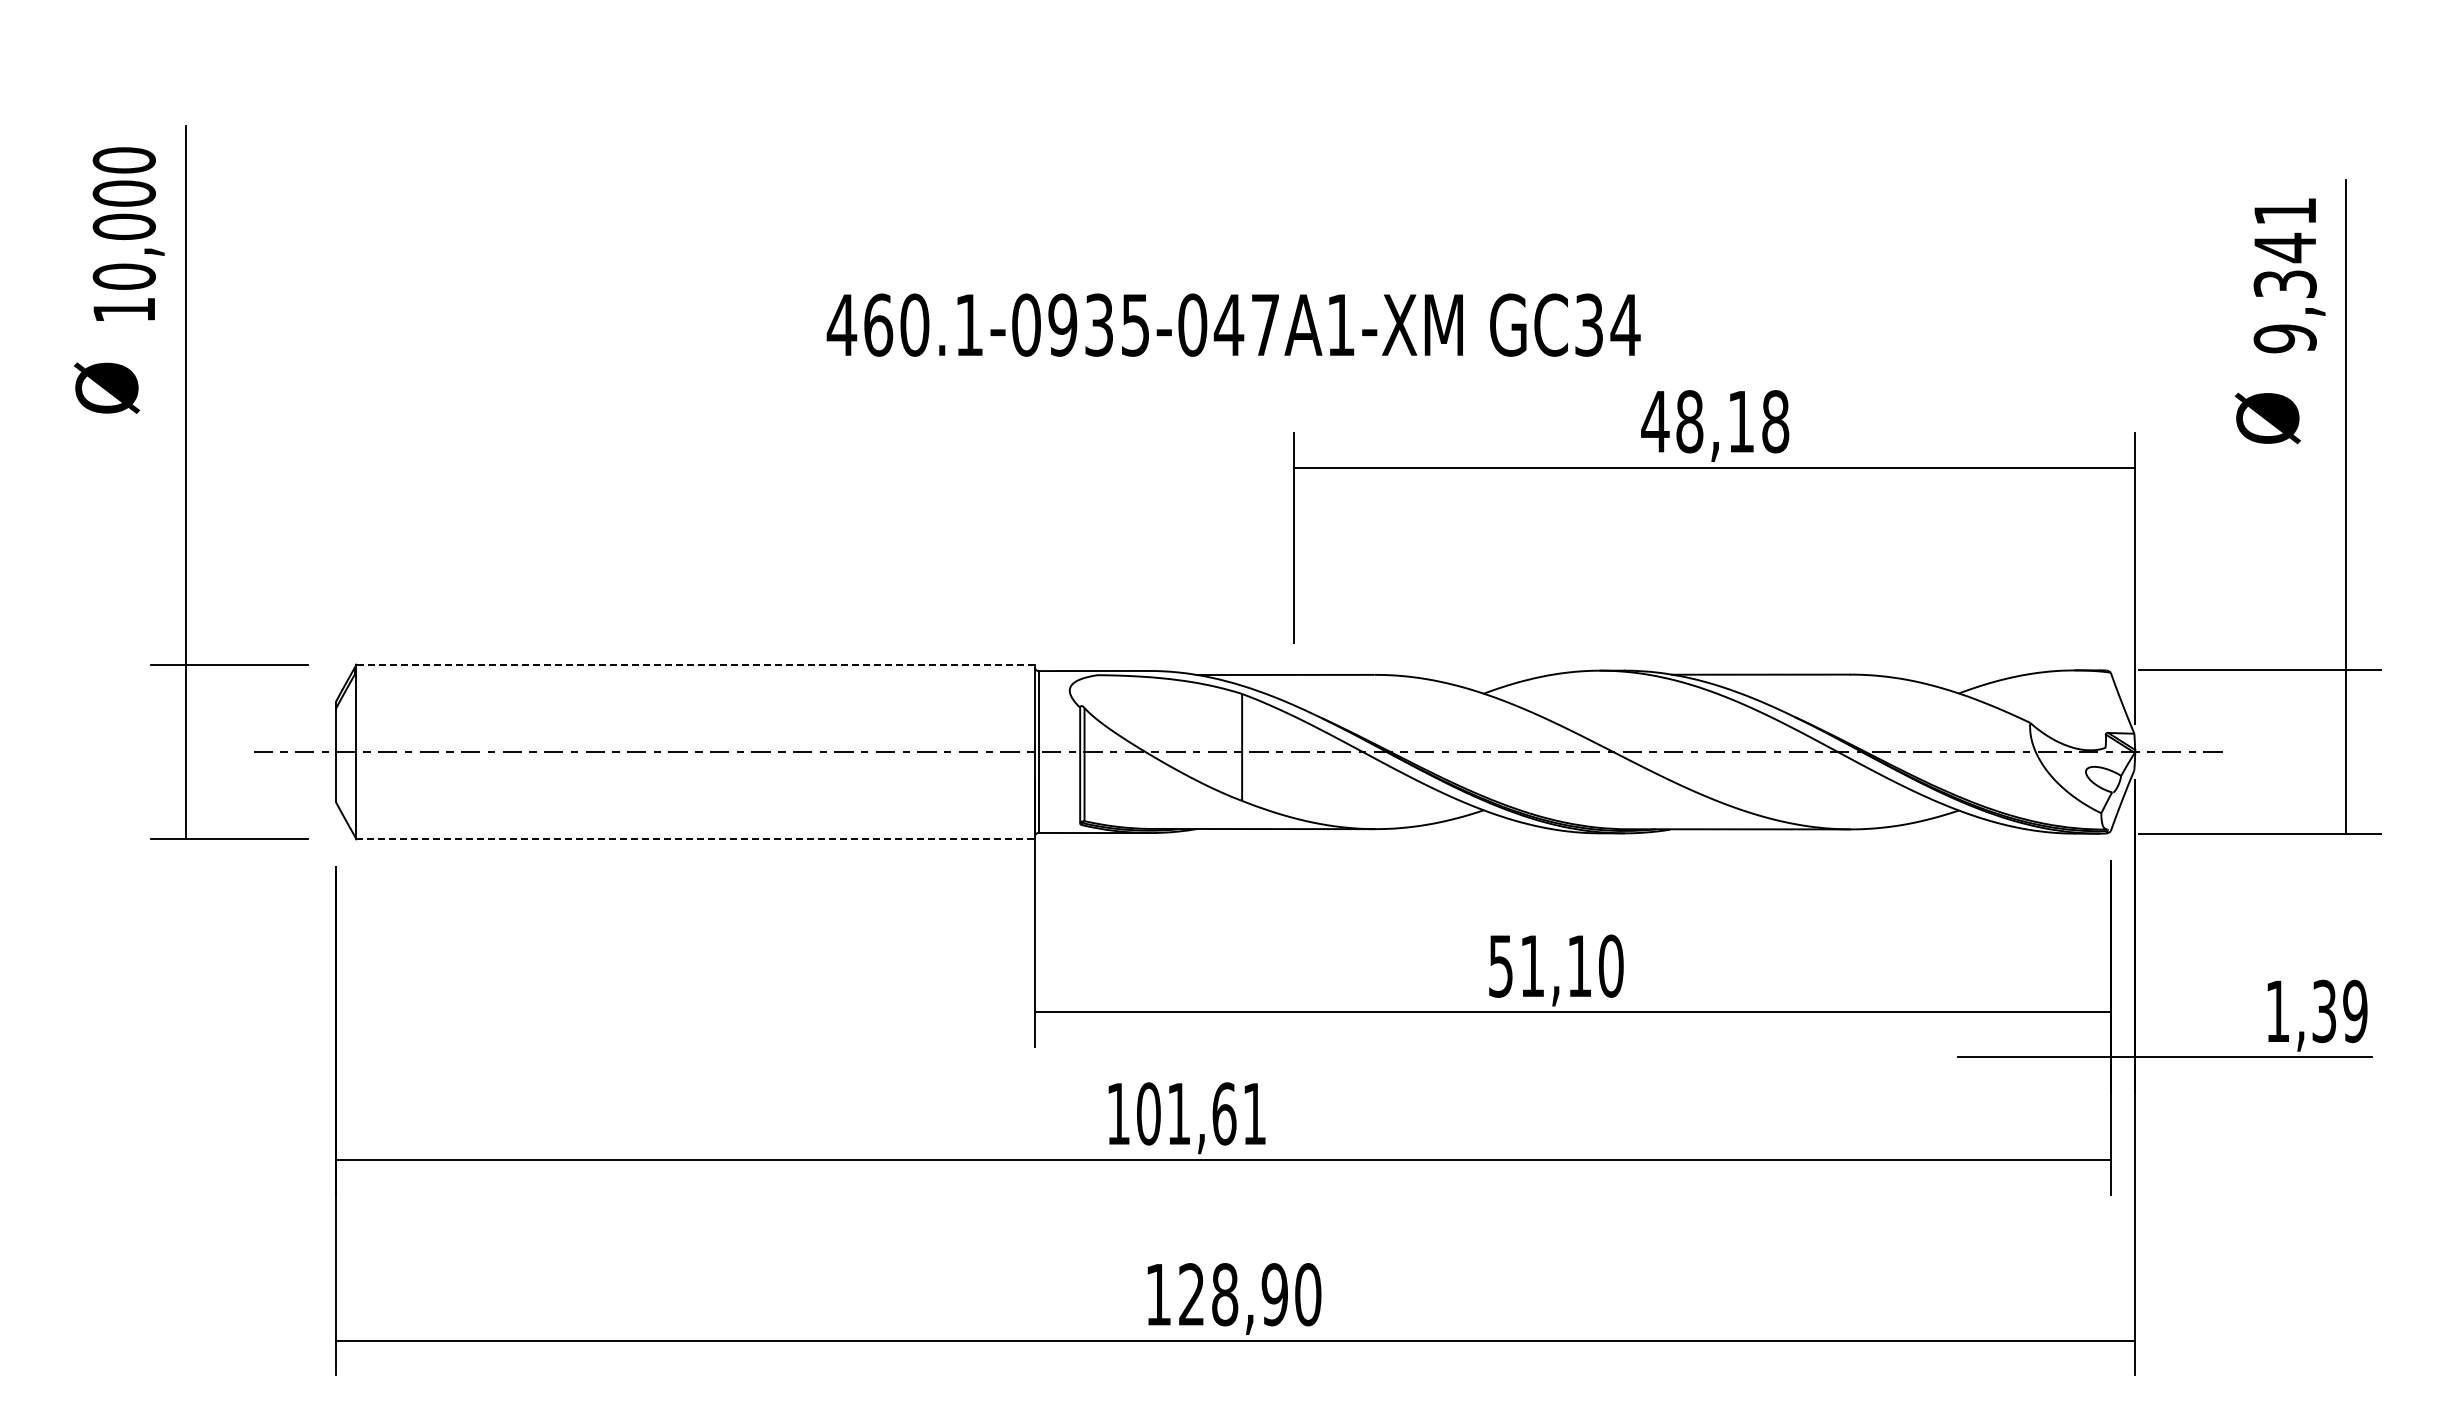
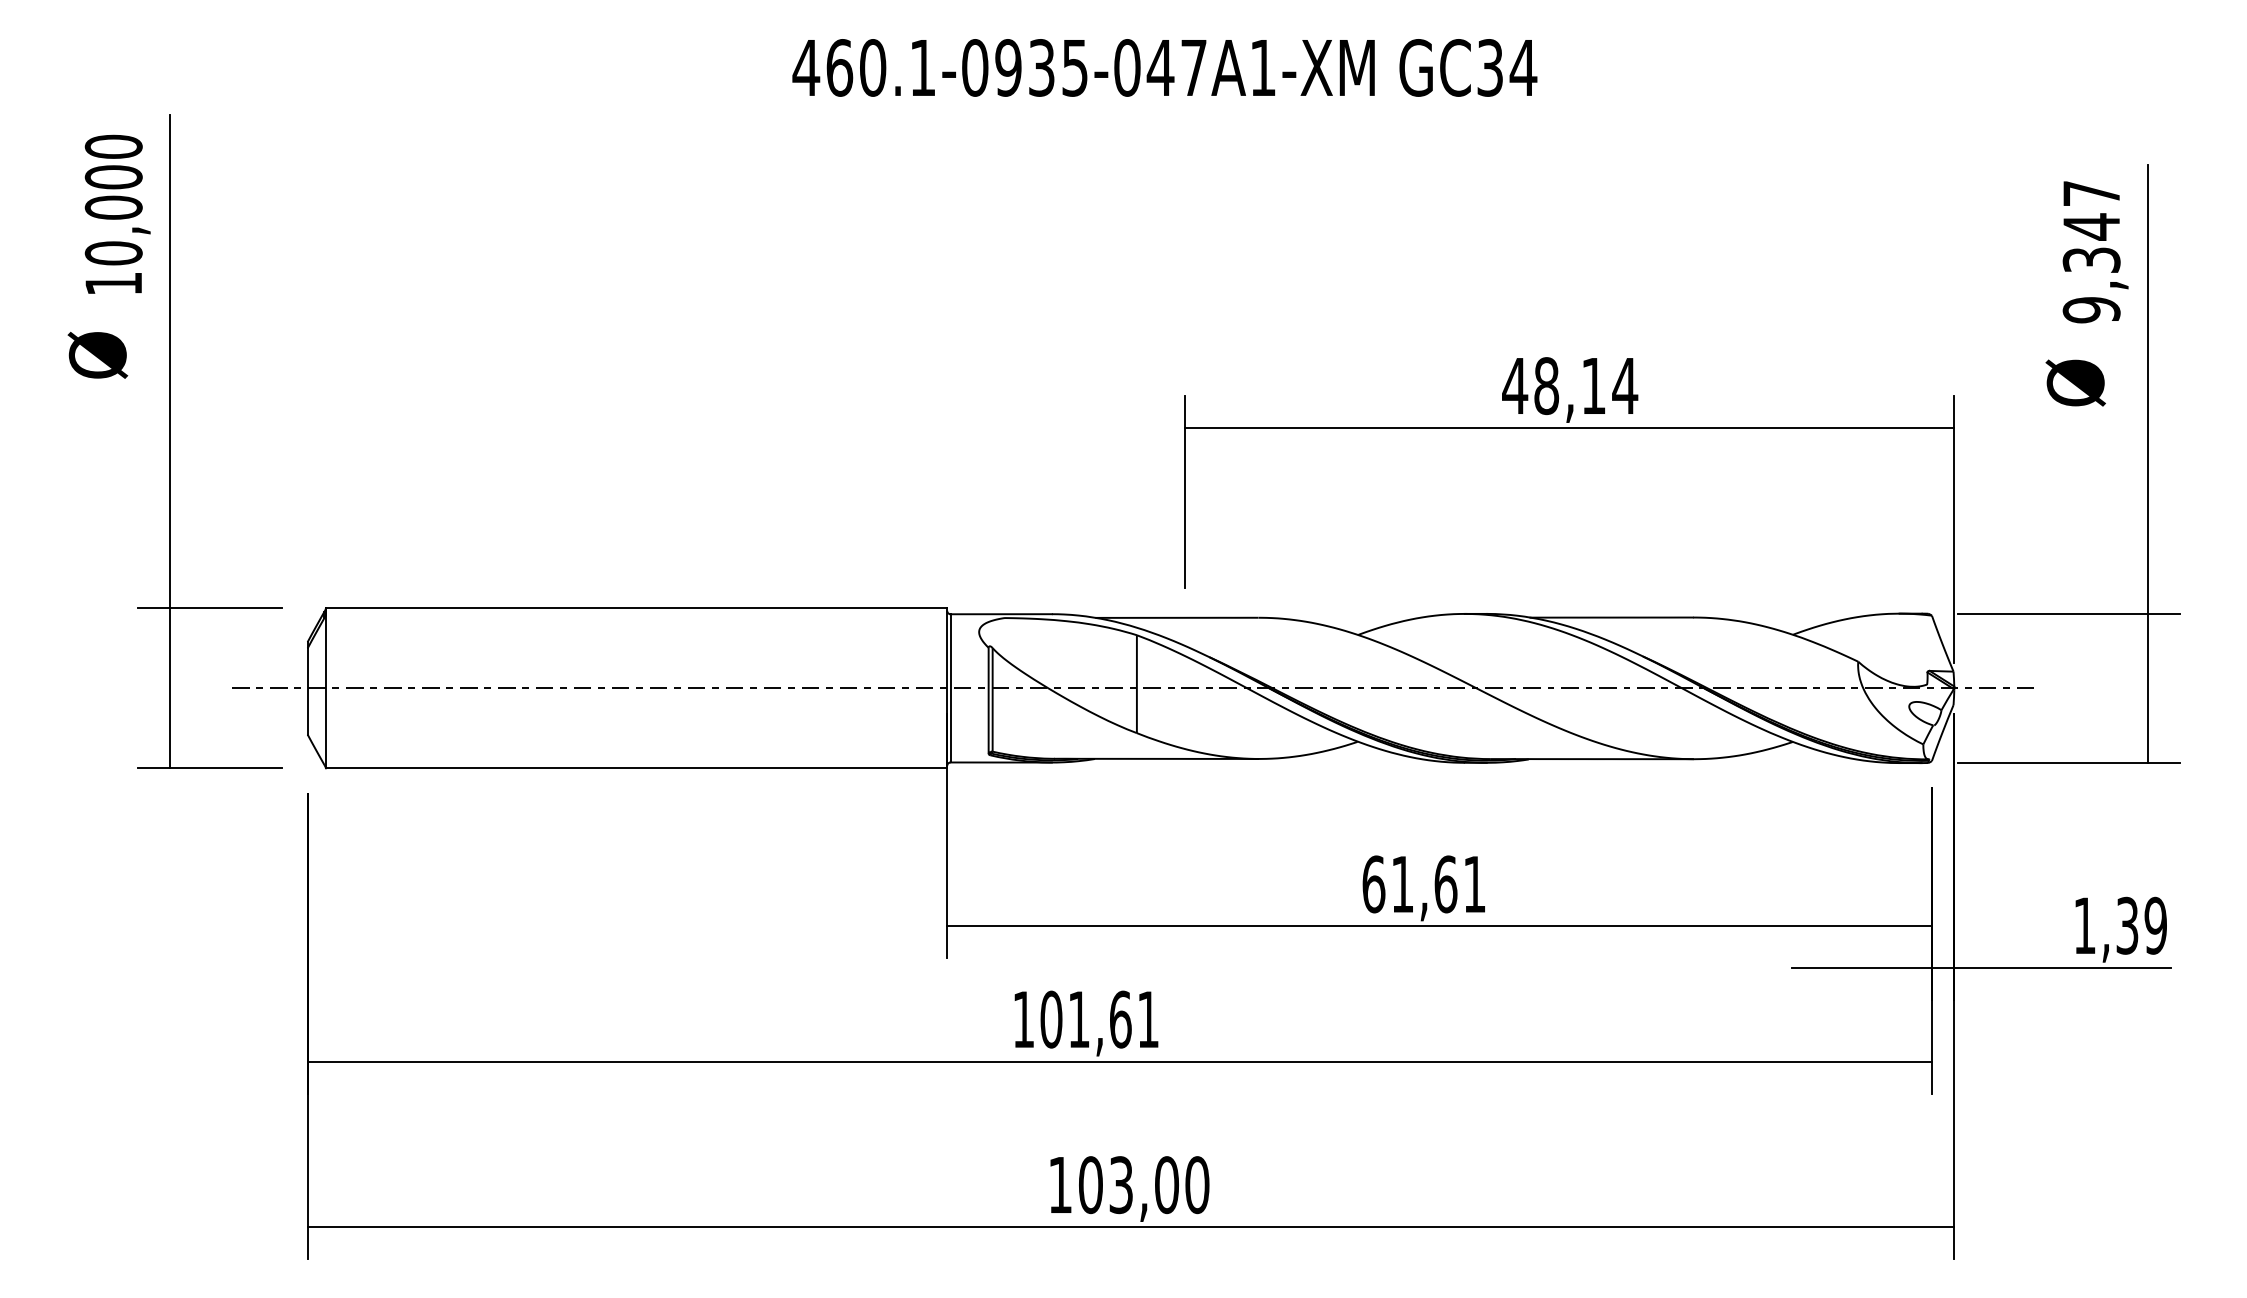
text: (2284, 211) -> (2090, 193), 9,341 -> 9,347
text: (1233, 324) -> (1164, 67), moved
text: (1775, 421) -> (1625, 385), 48,18 -> 48,14
line: (695, 664) -> (636, 608), dashed -> solid
line: (696, 839) -> (637, 768), dashed -> solid
text: (1555, 965) -> (1423, 883), 51,10 -> 61,61
text: (1233, 1294) -> (1128, 1184), 128,90 -> 103,00

